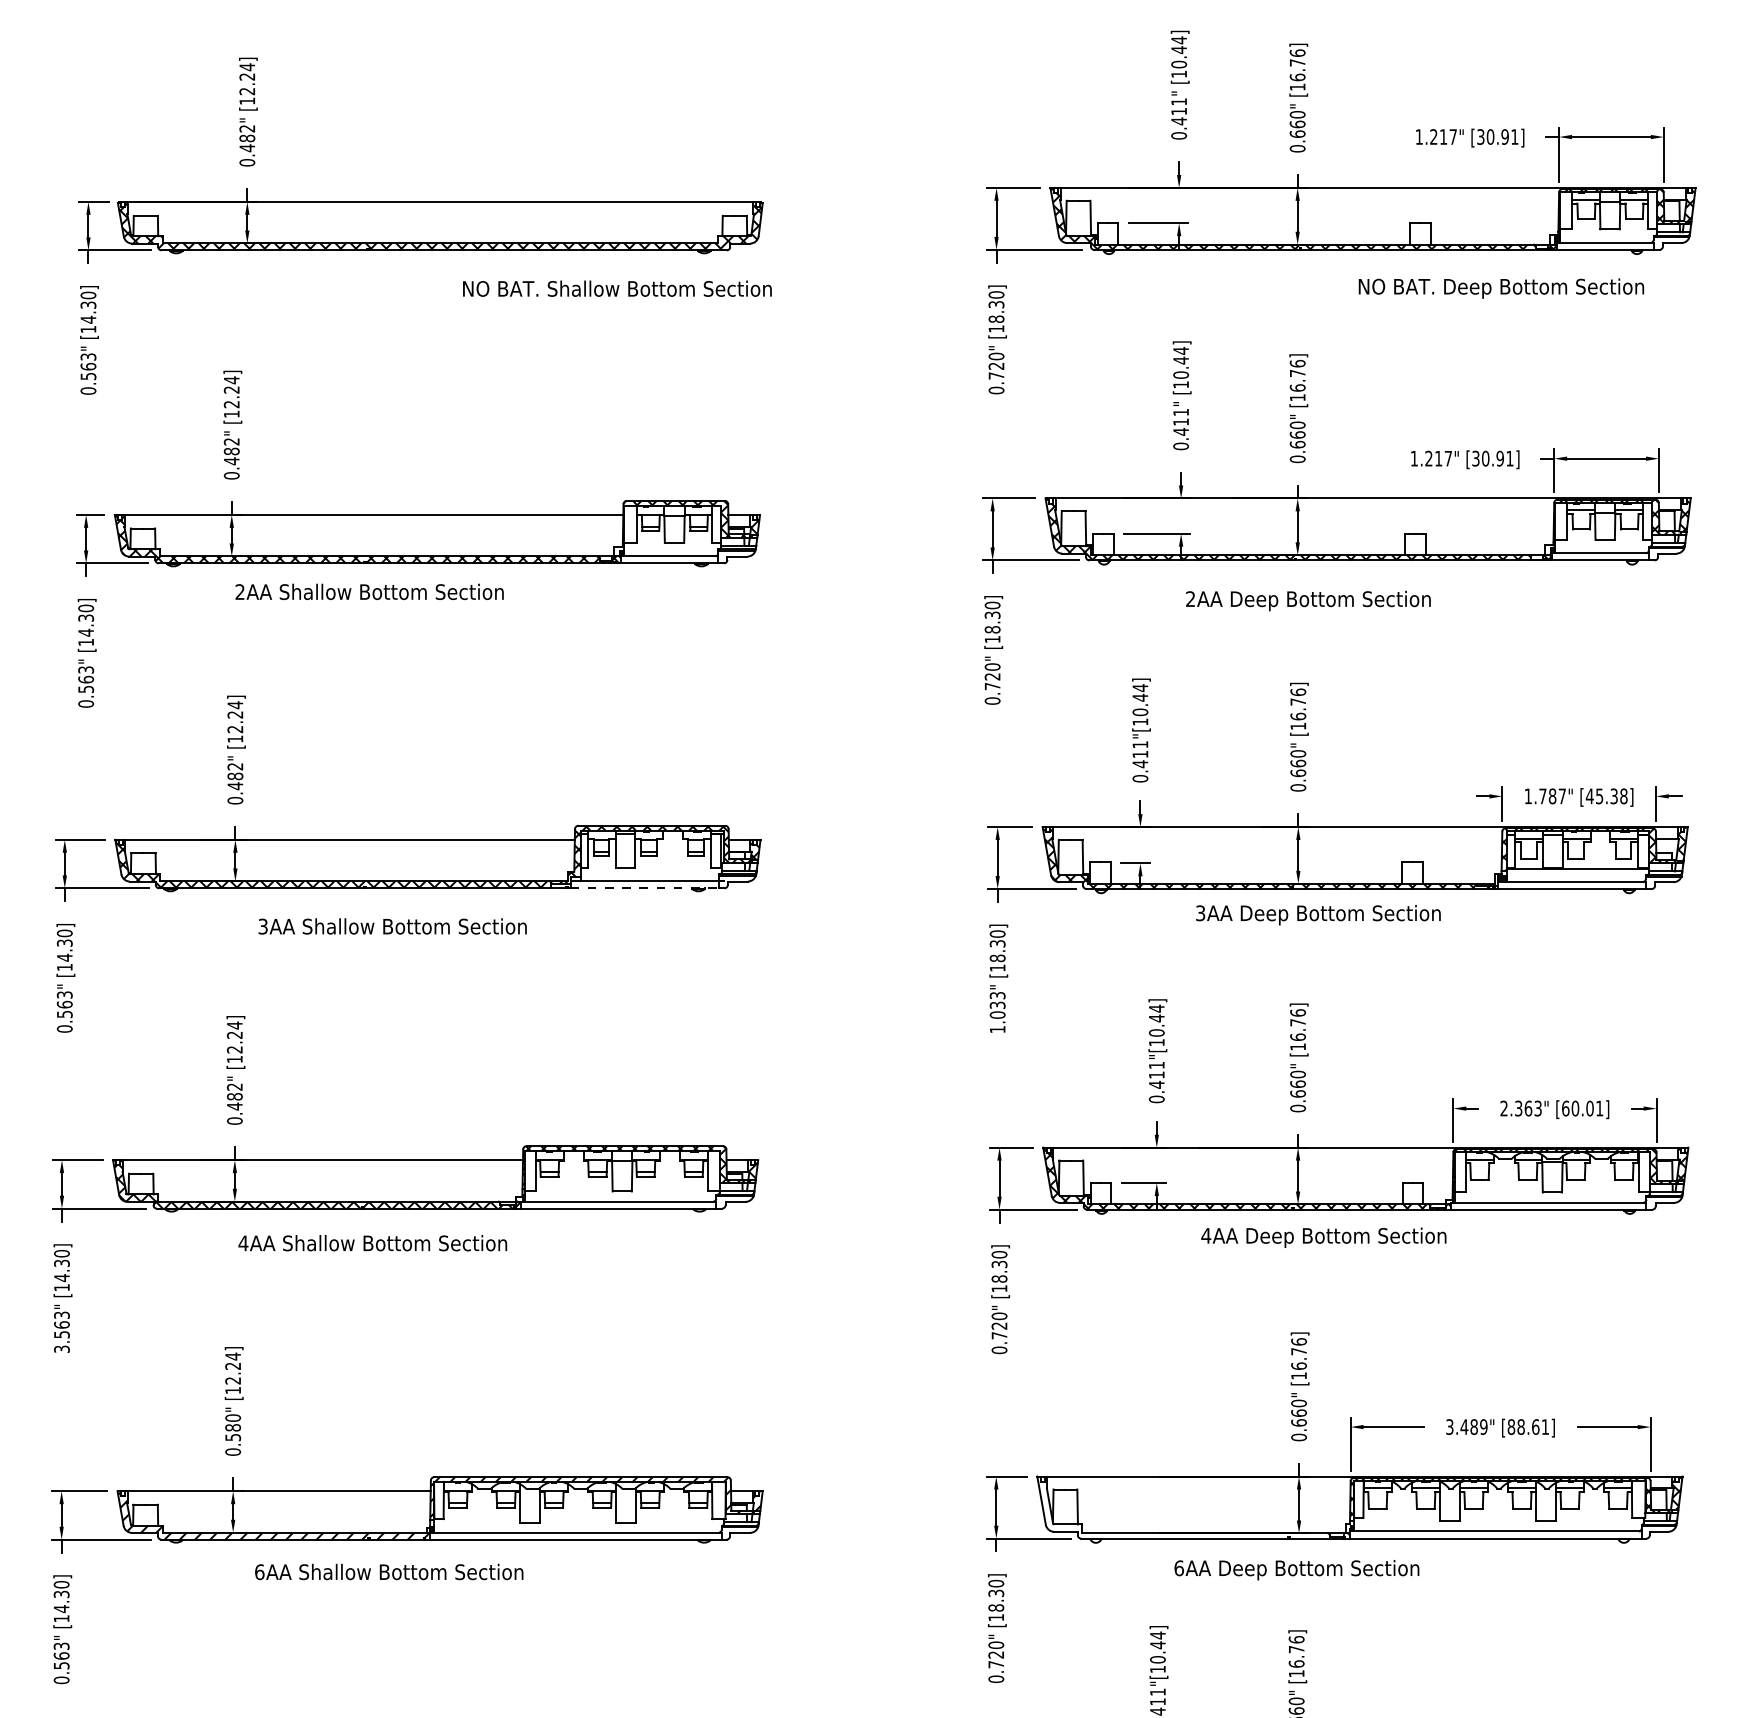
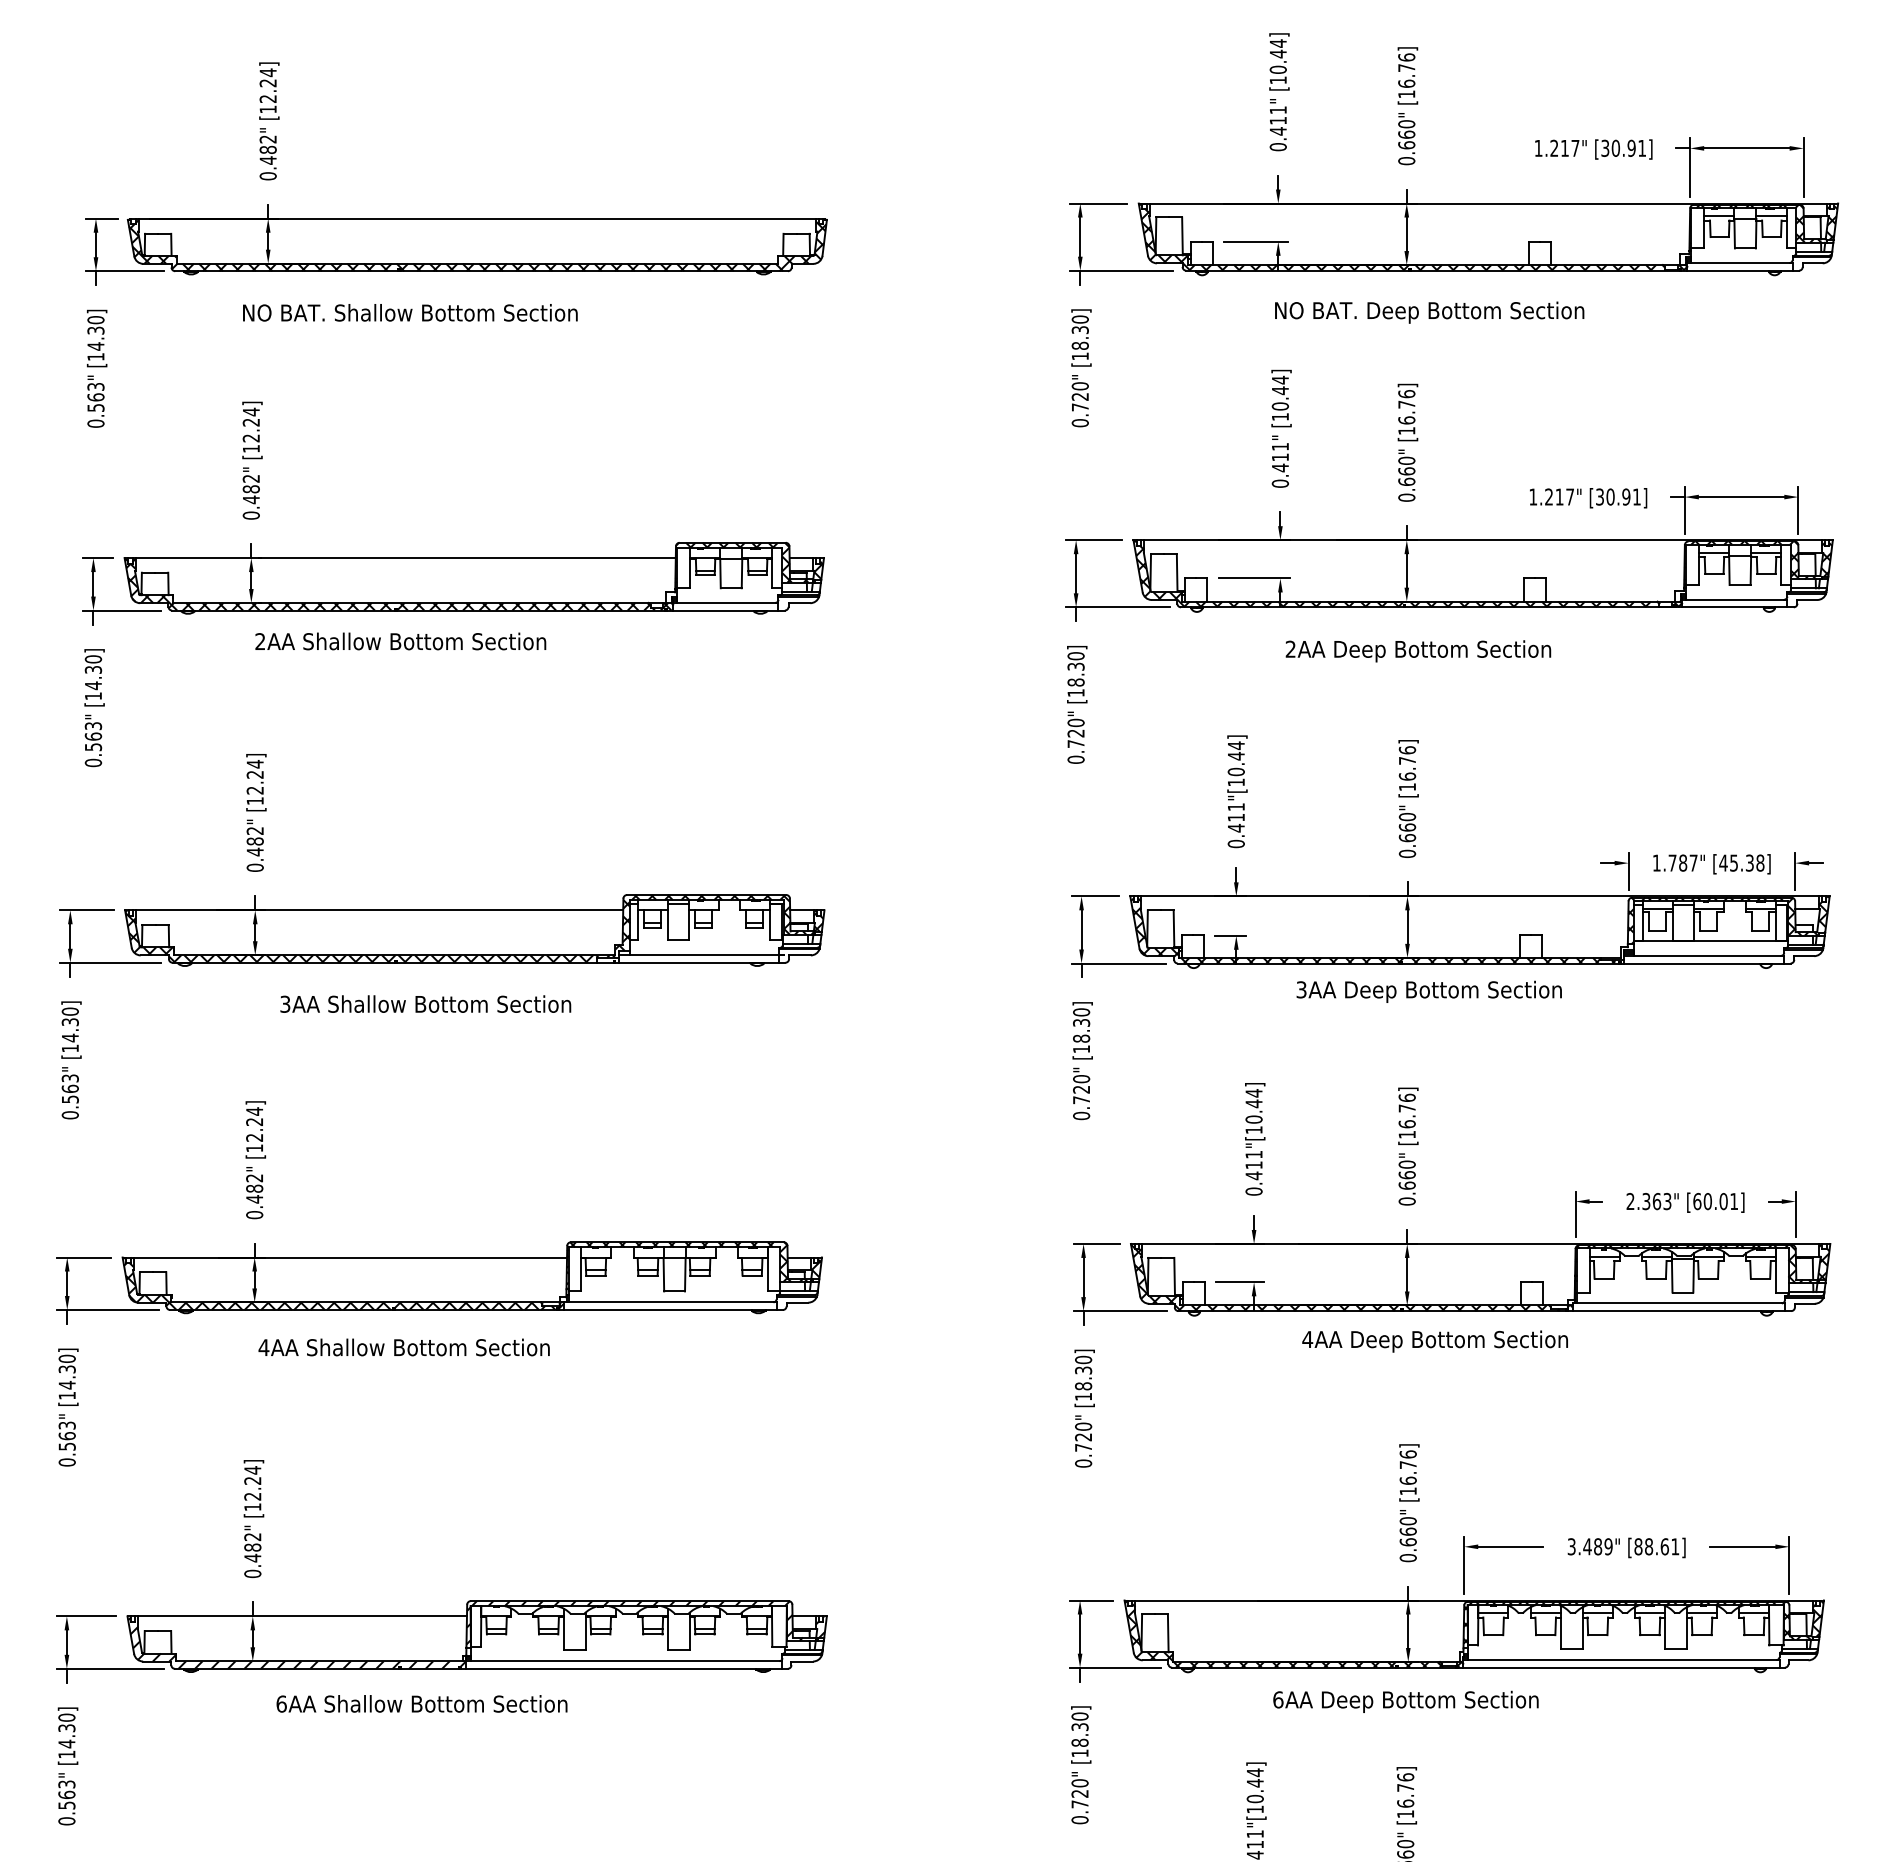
text: (617, 288) -> (410, 312), moved
text: (1501, 288) -> (1429, 312), moved
line: (645, 888) -> (699, 962), dashed -> solid
text: (997, 1012) -> (1081, 1097), 1.033" -> 0.720"
text: (61, 1349) -> (66, 1462), 3.563" -> 0.563"
text: (232, 1427) -> (252, 1547), 0.580" -> 0.482"
hatch: (1193, 1507) -> (1293, 1633), added

